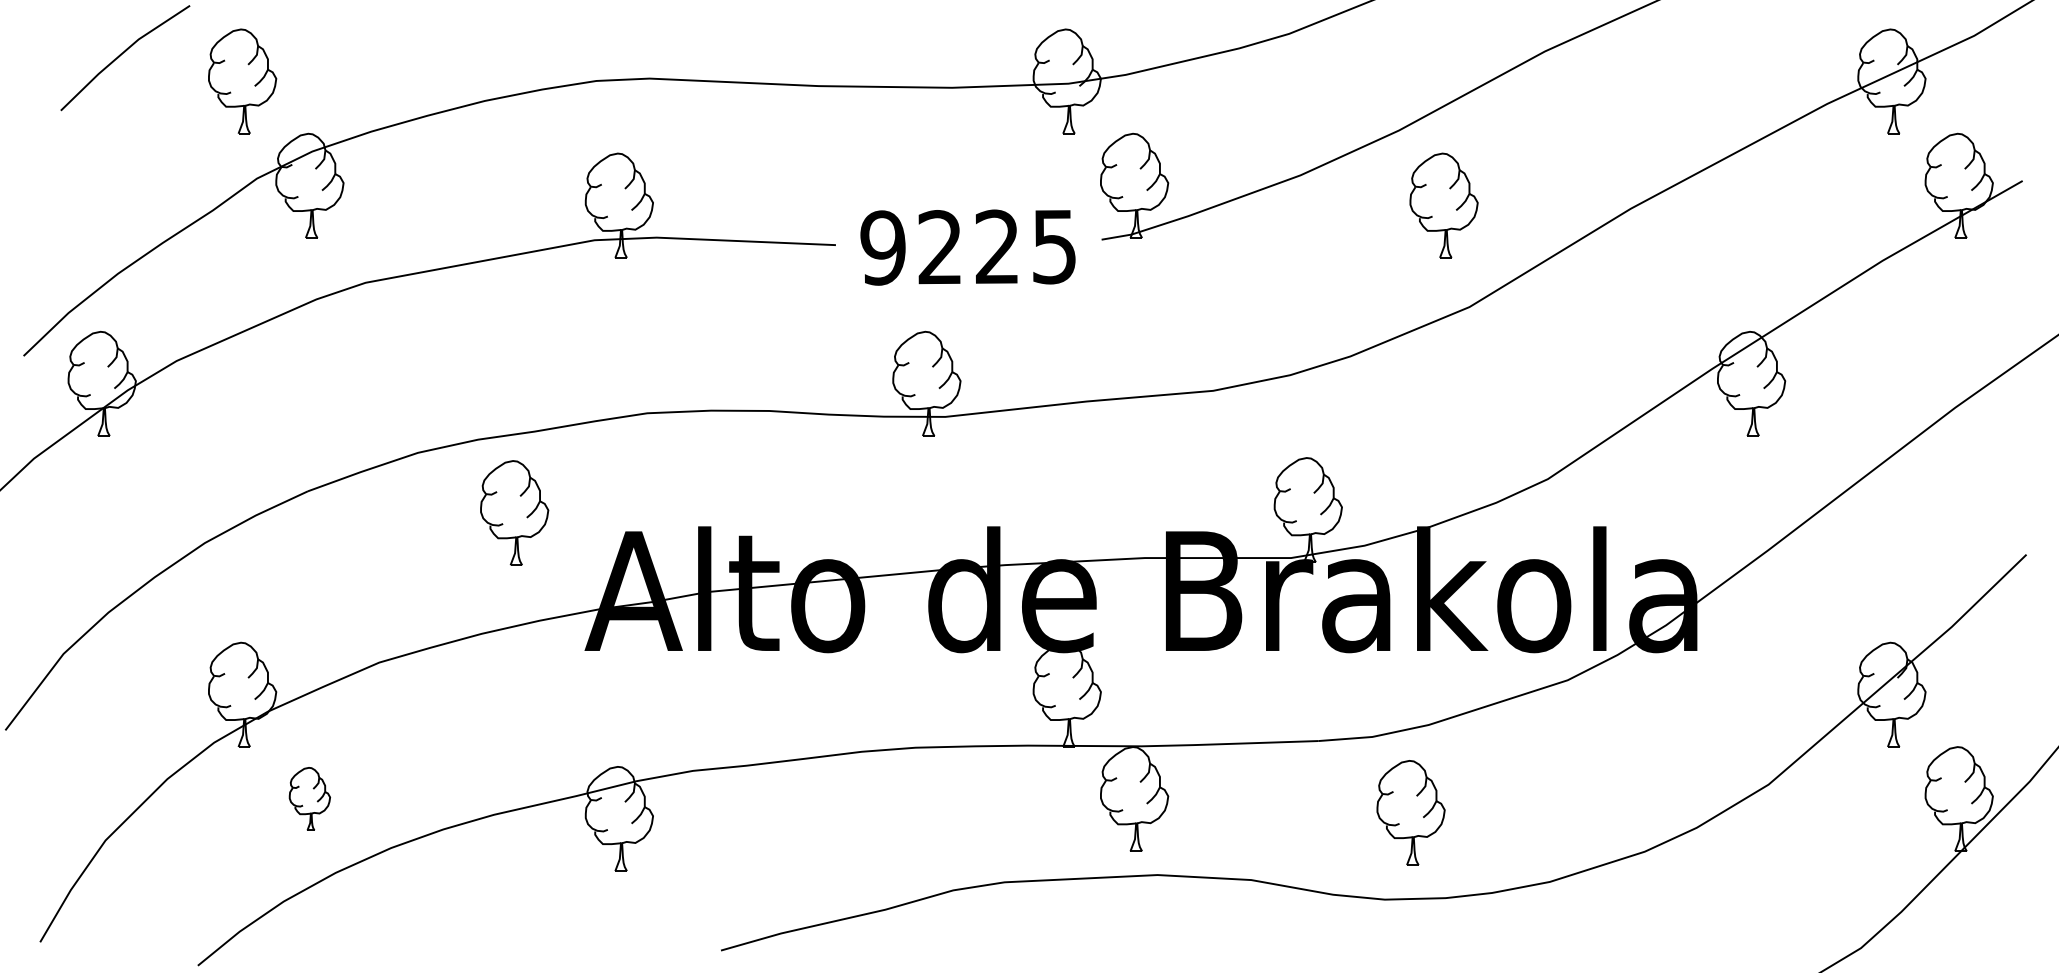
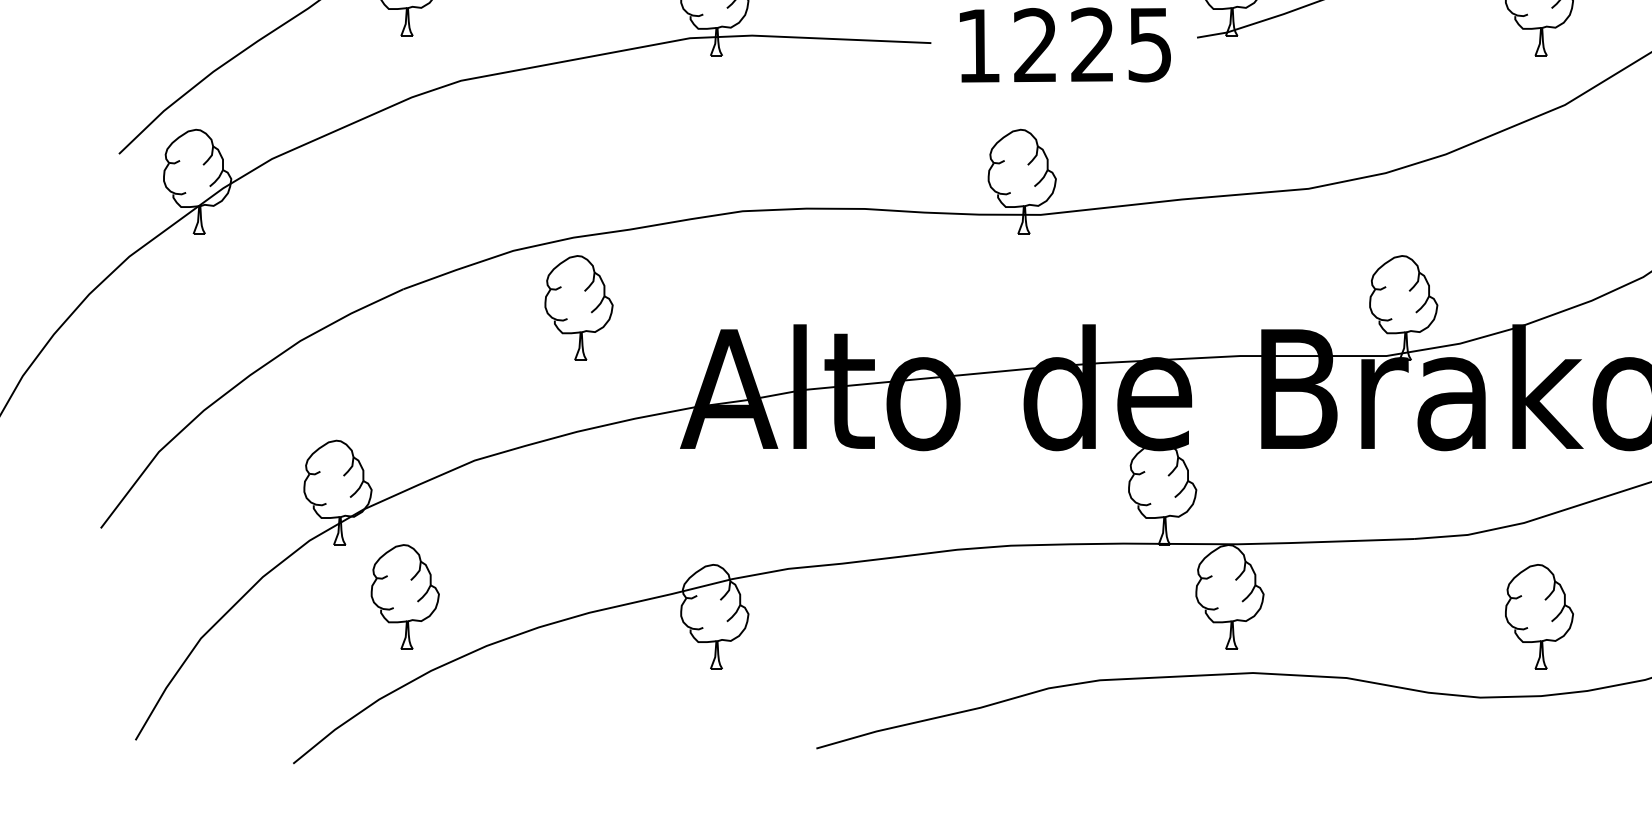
text: (882, 247) -> (977, 45), 9225 -> 1225
part: (514, 512) -> (578, 307), moved
part: (309, 798) -> (404, 596), size x1.67
part: (1410, 812) -> (1538, 616), moved

